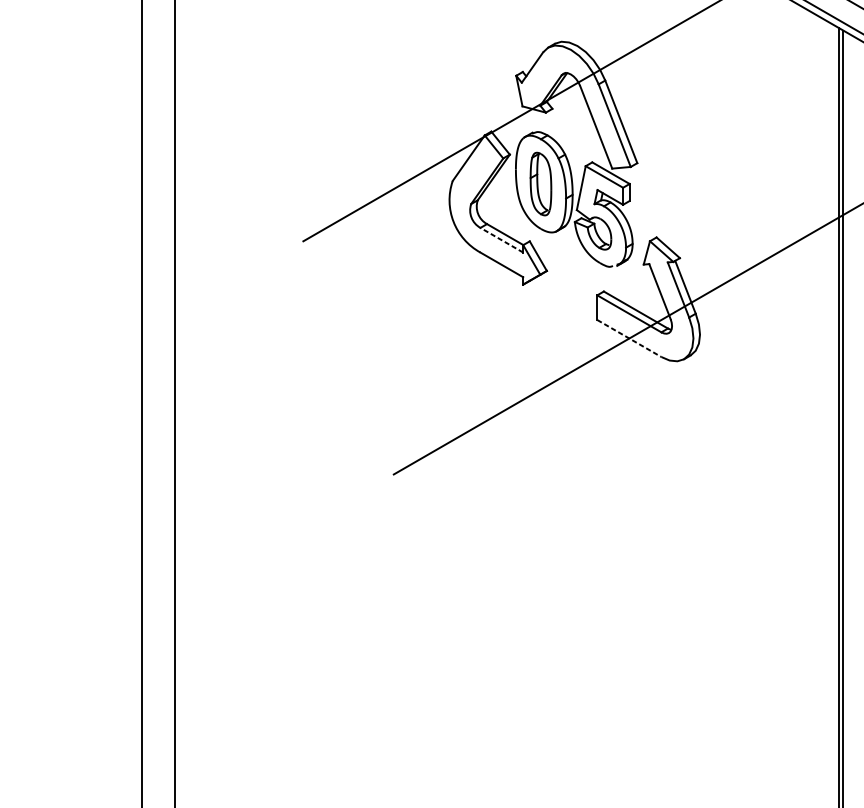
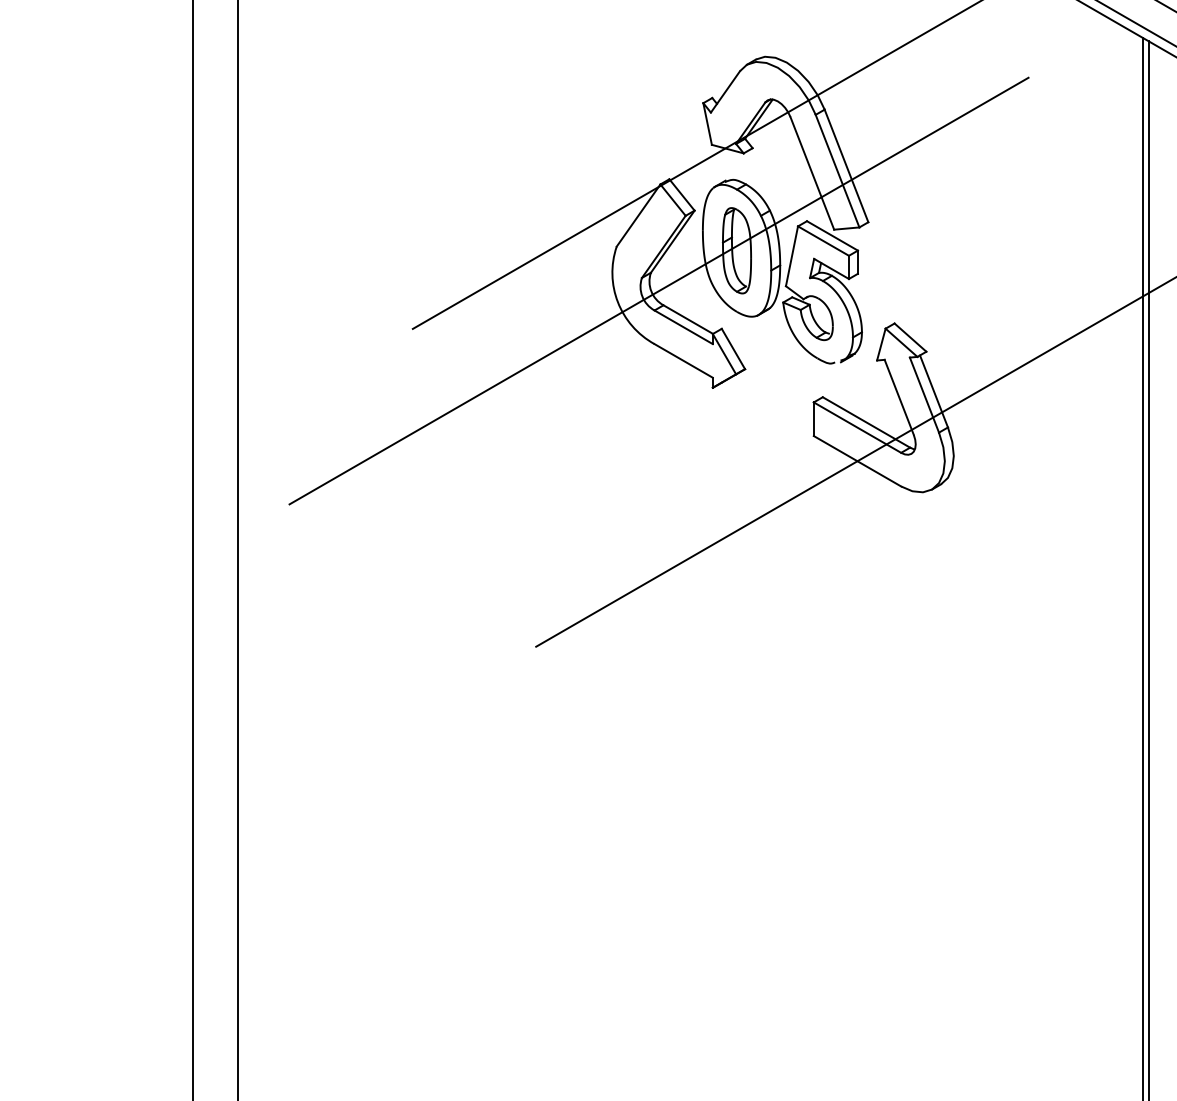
line: (483, 213) -> (658, 290), added
line: (501, 240) -> (683, 327), dashed -> solid
line: (629, 338) -> (857, 461), dashed -> solid

